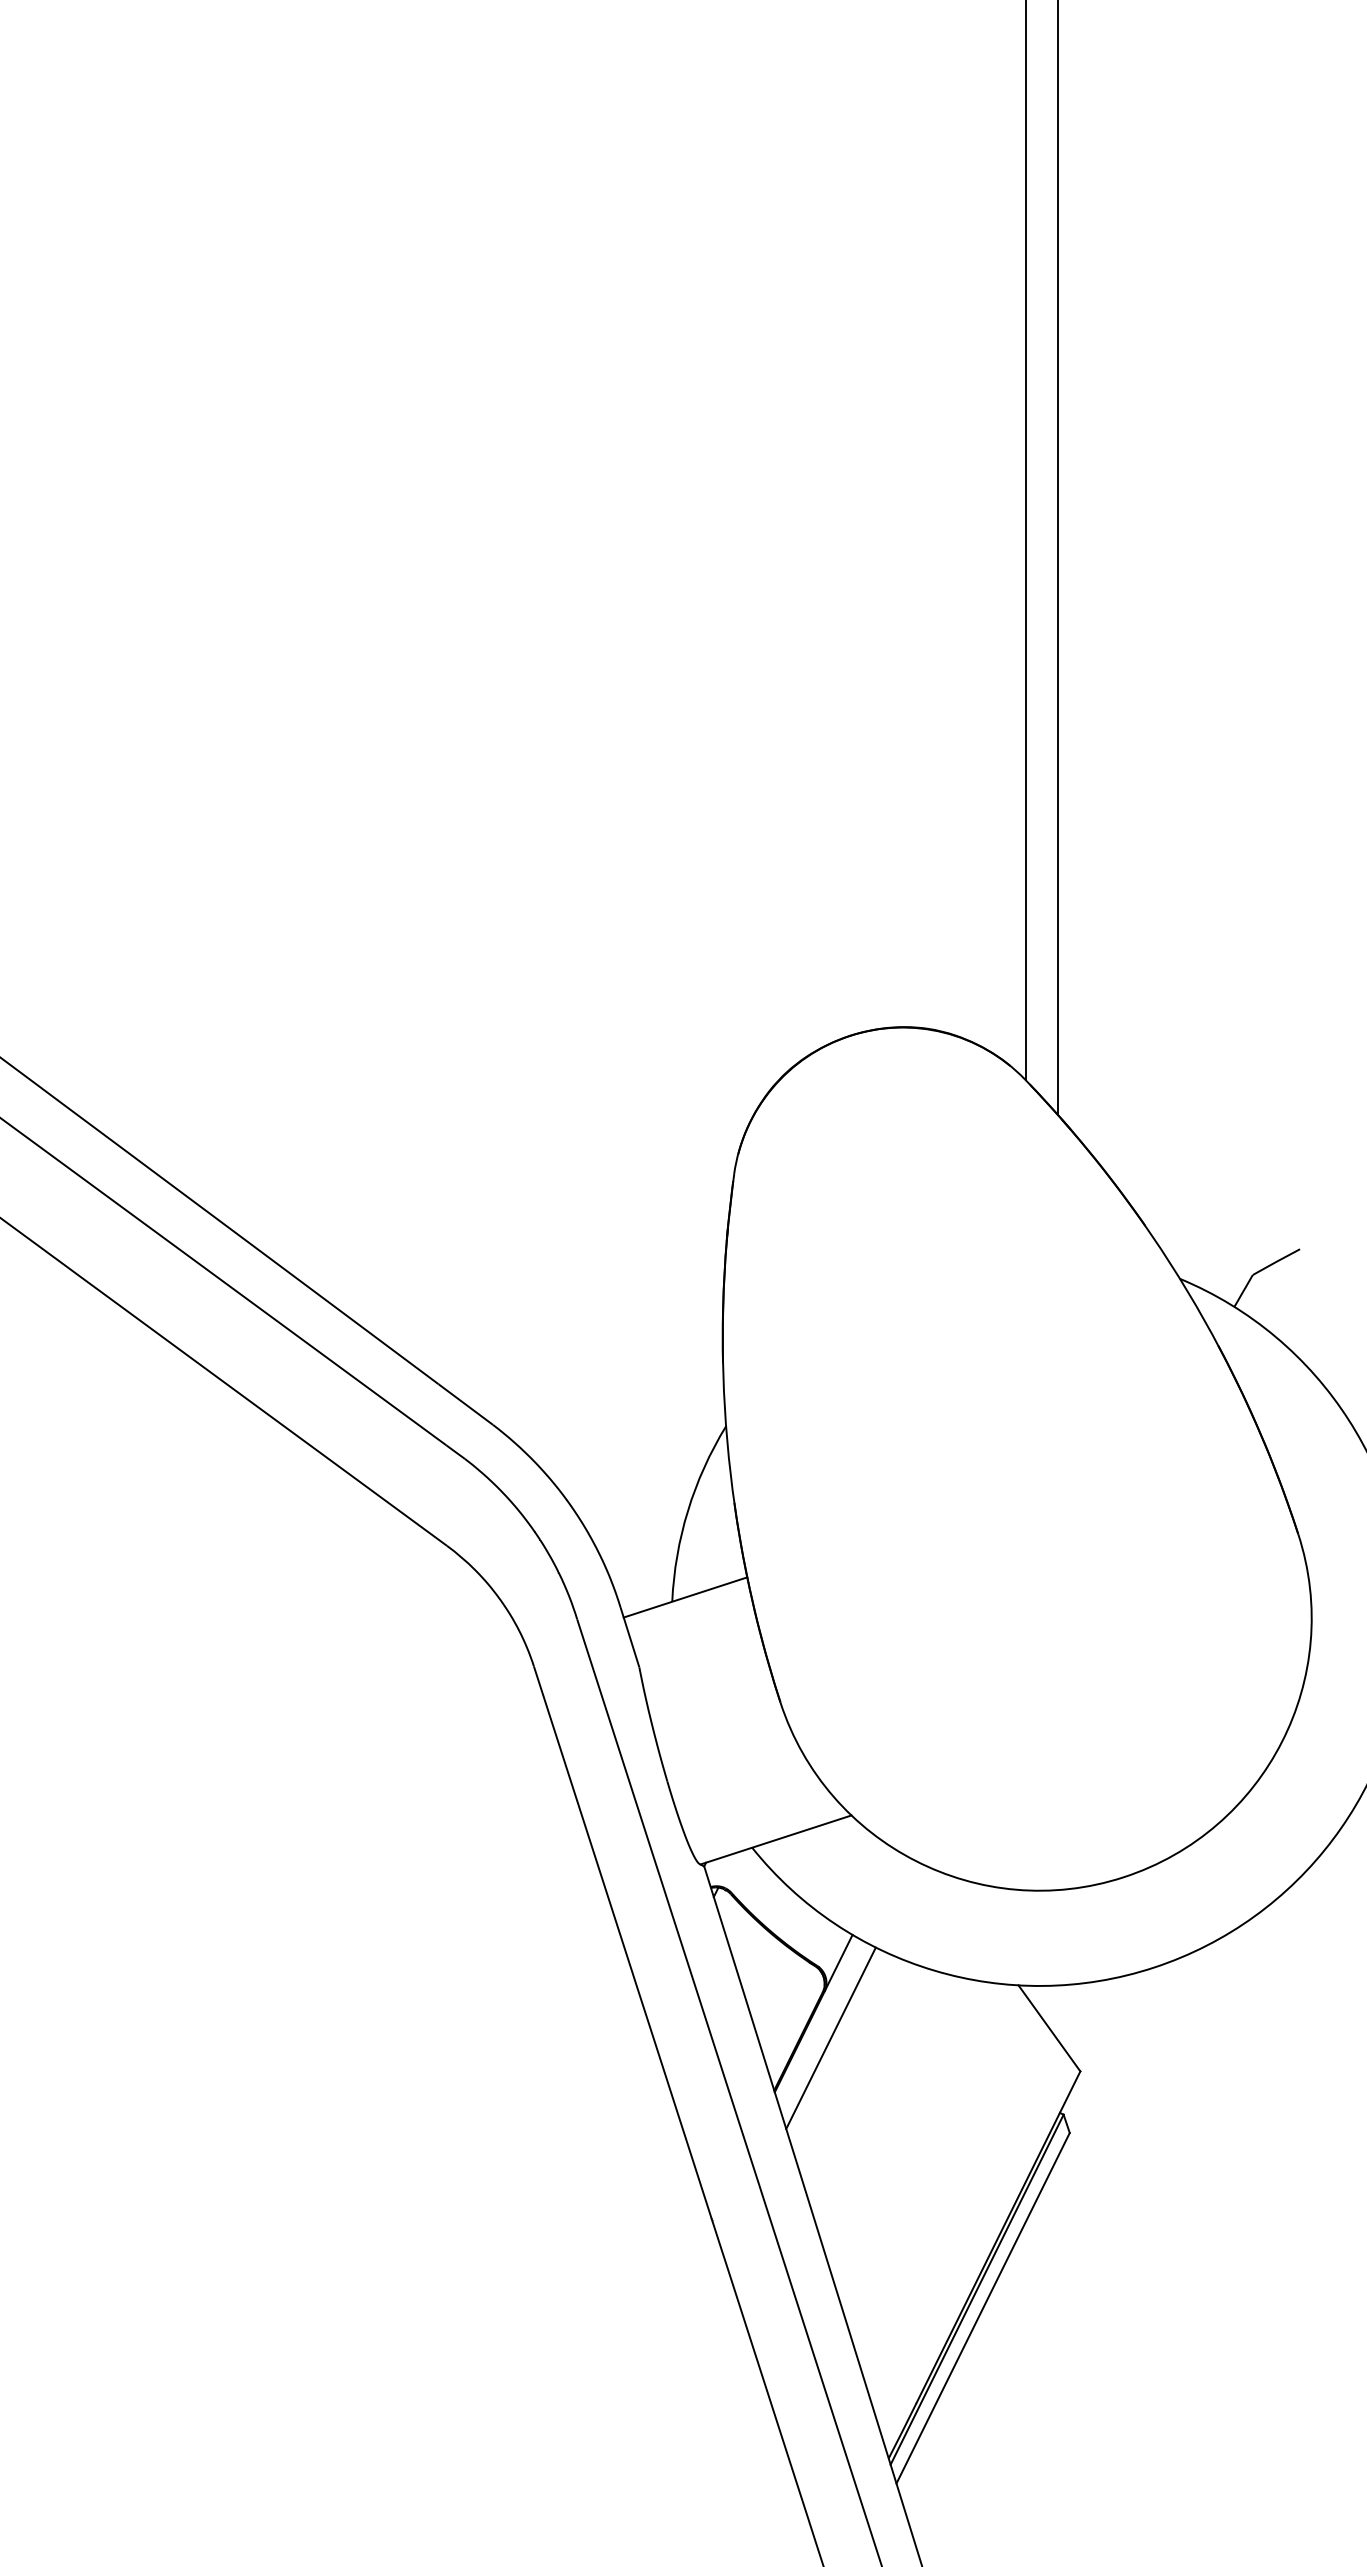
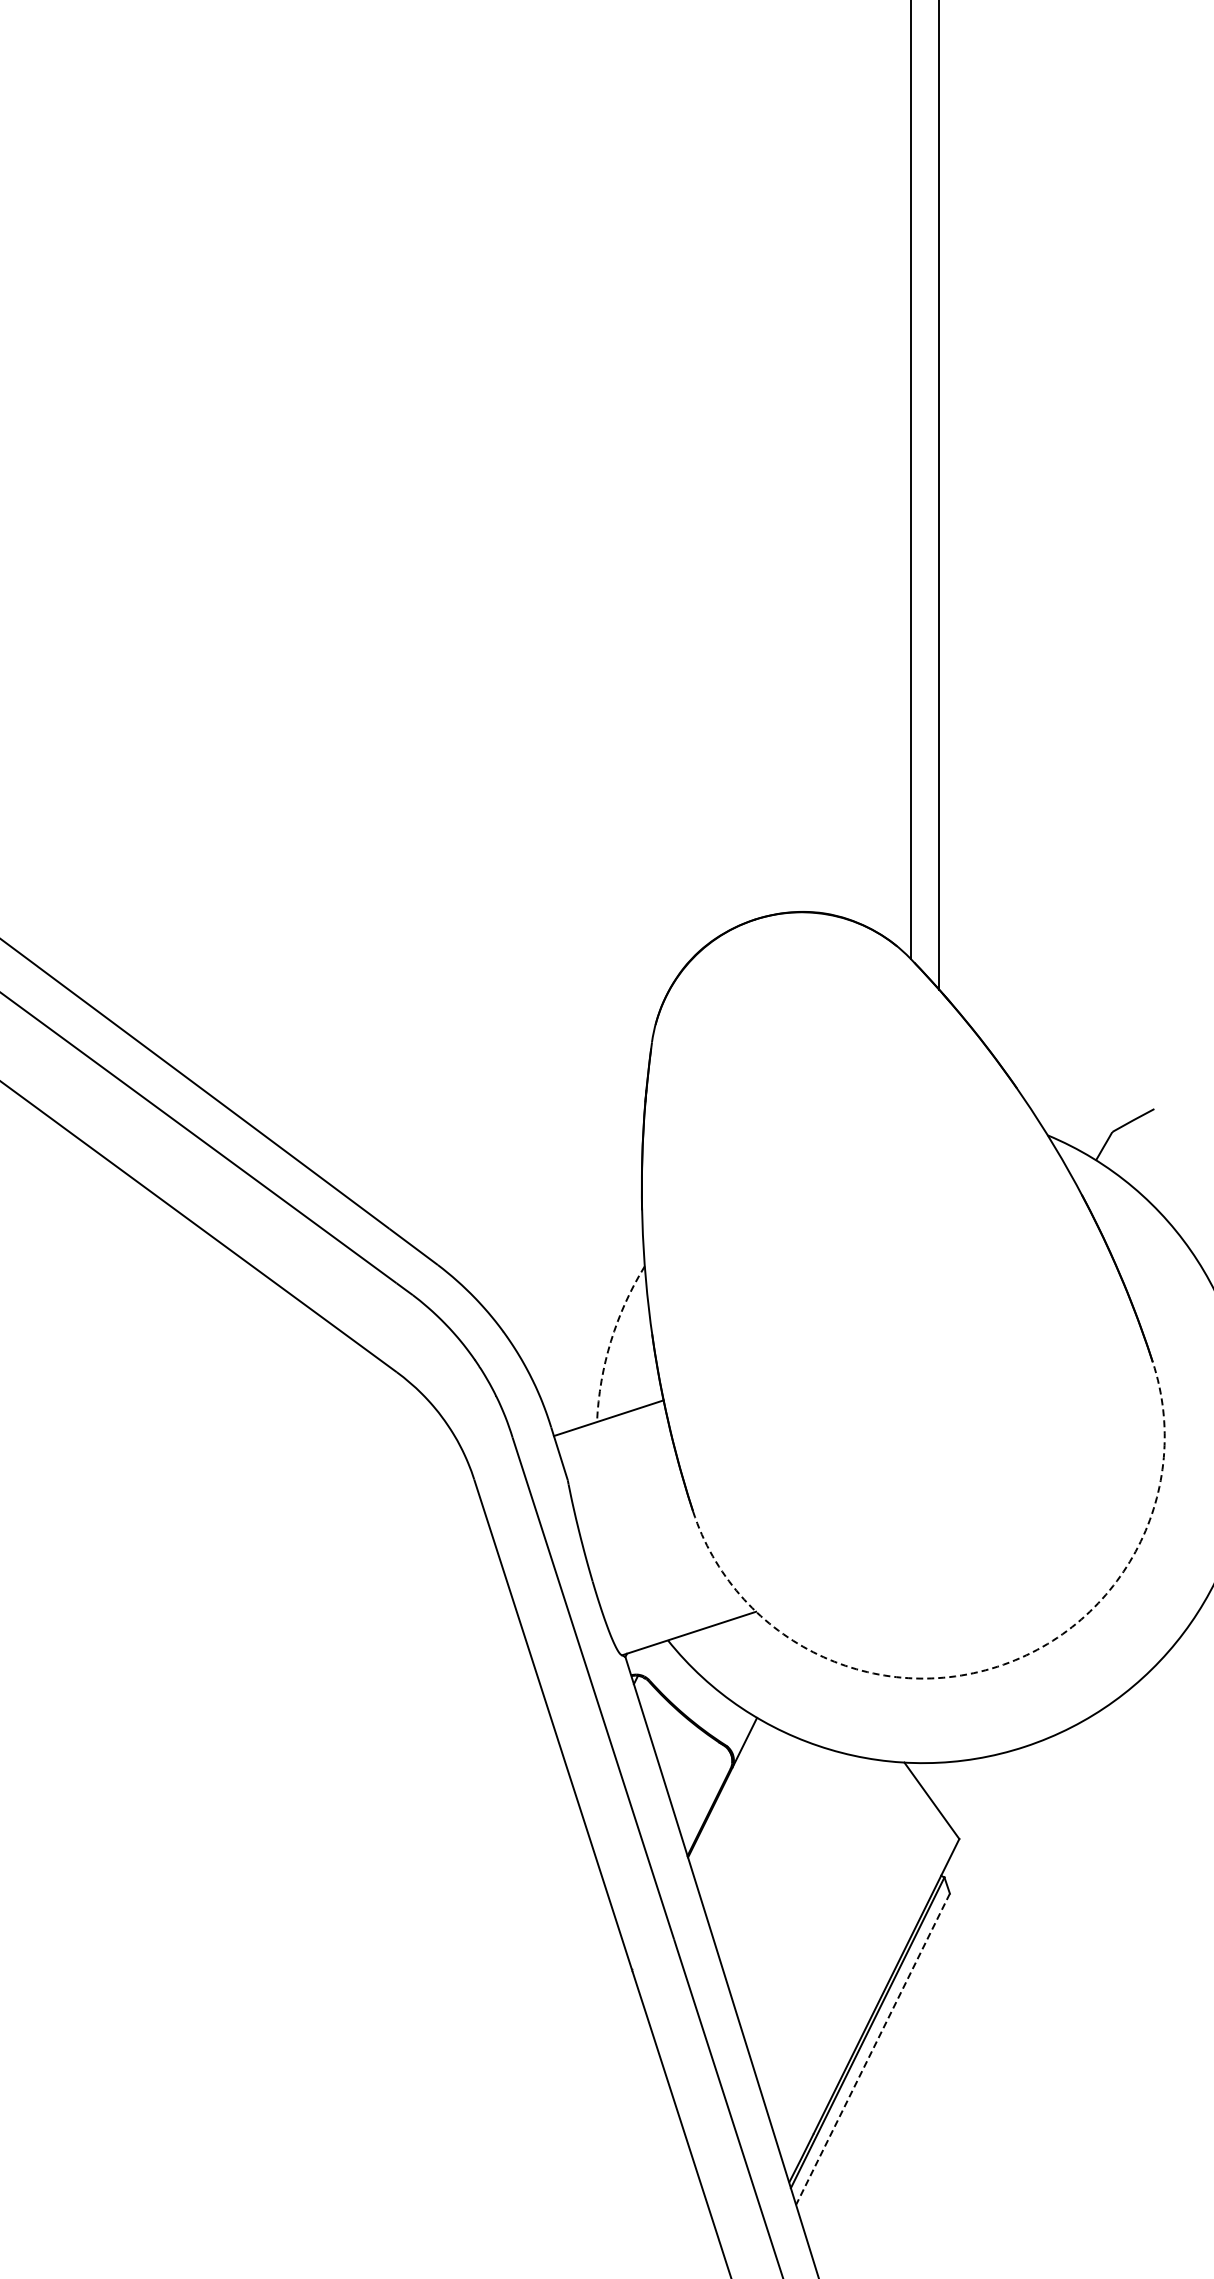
arc: (688, 1511) -> (611, 1341), solid -> dashed
arc: (1123, 1877) -> (997, 1666), solid -> dashed
line: (830, 2038) -> (737, 1809), removed
line: (983, 2308) -> (873, 2049), solid -> dashed

